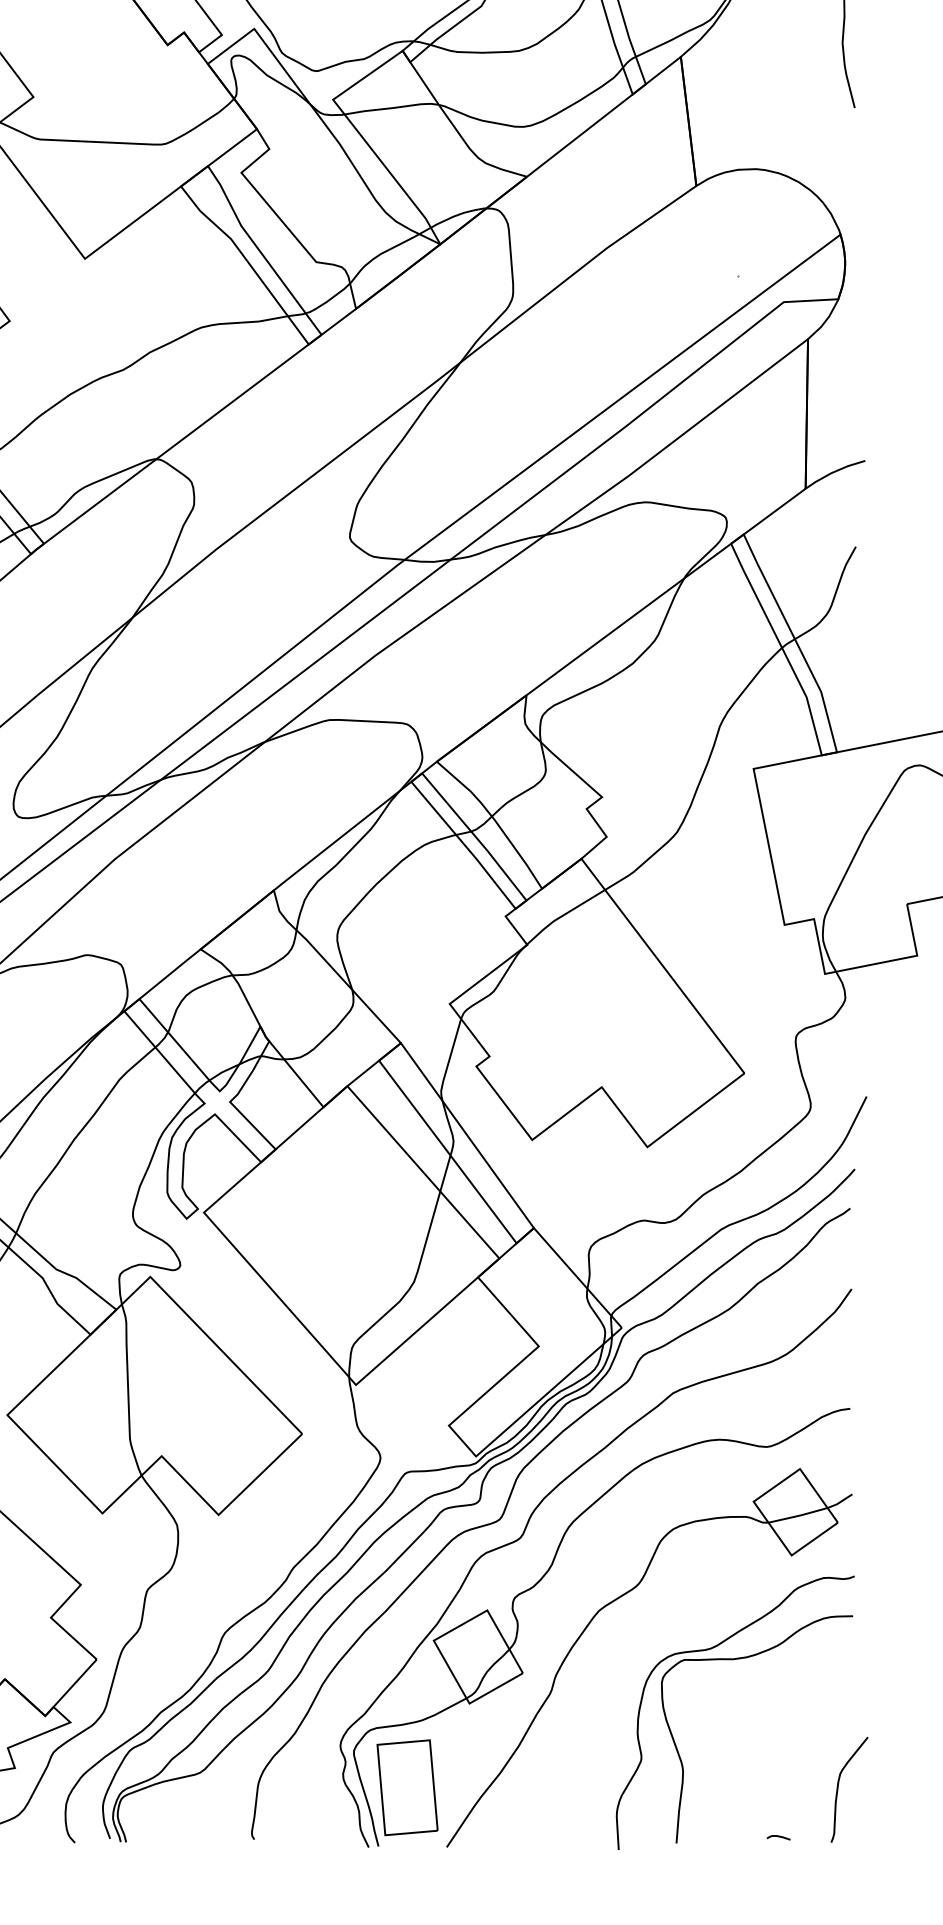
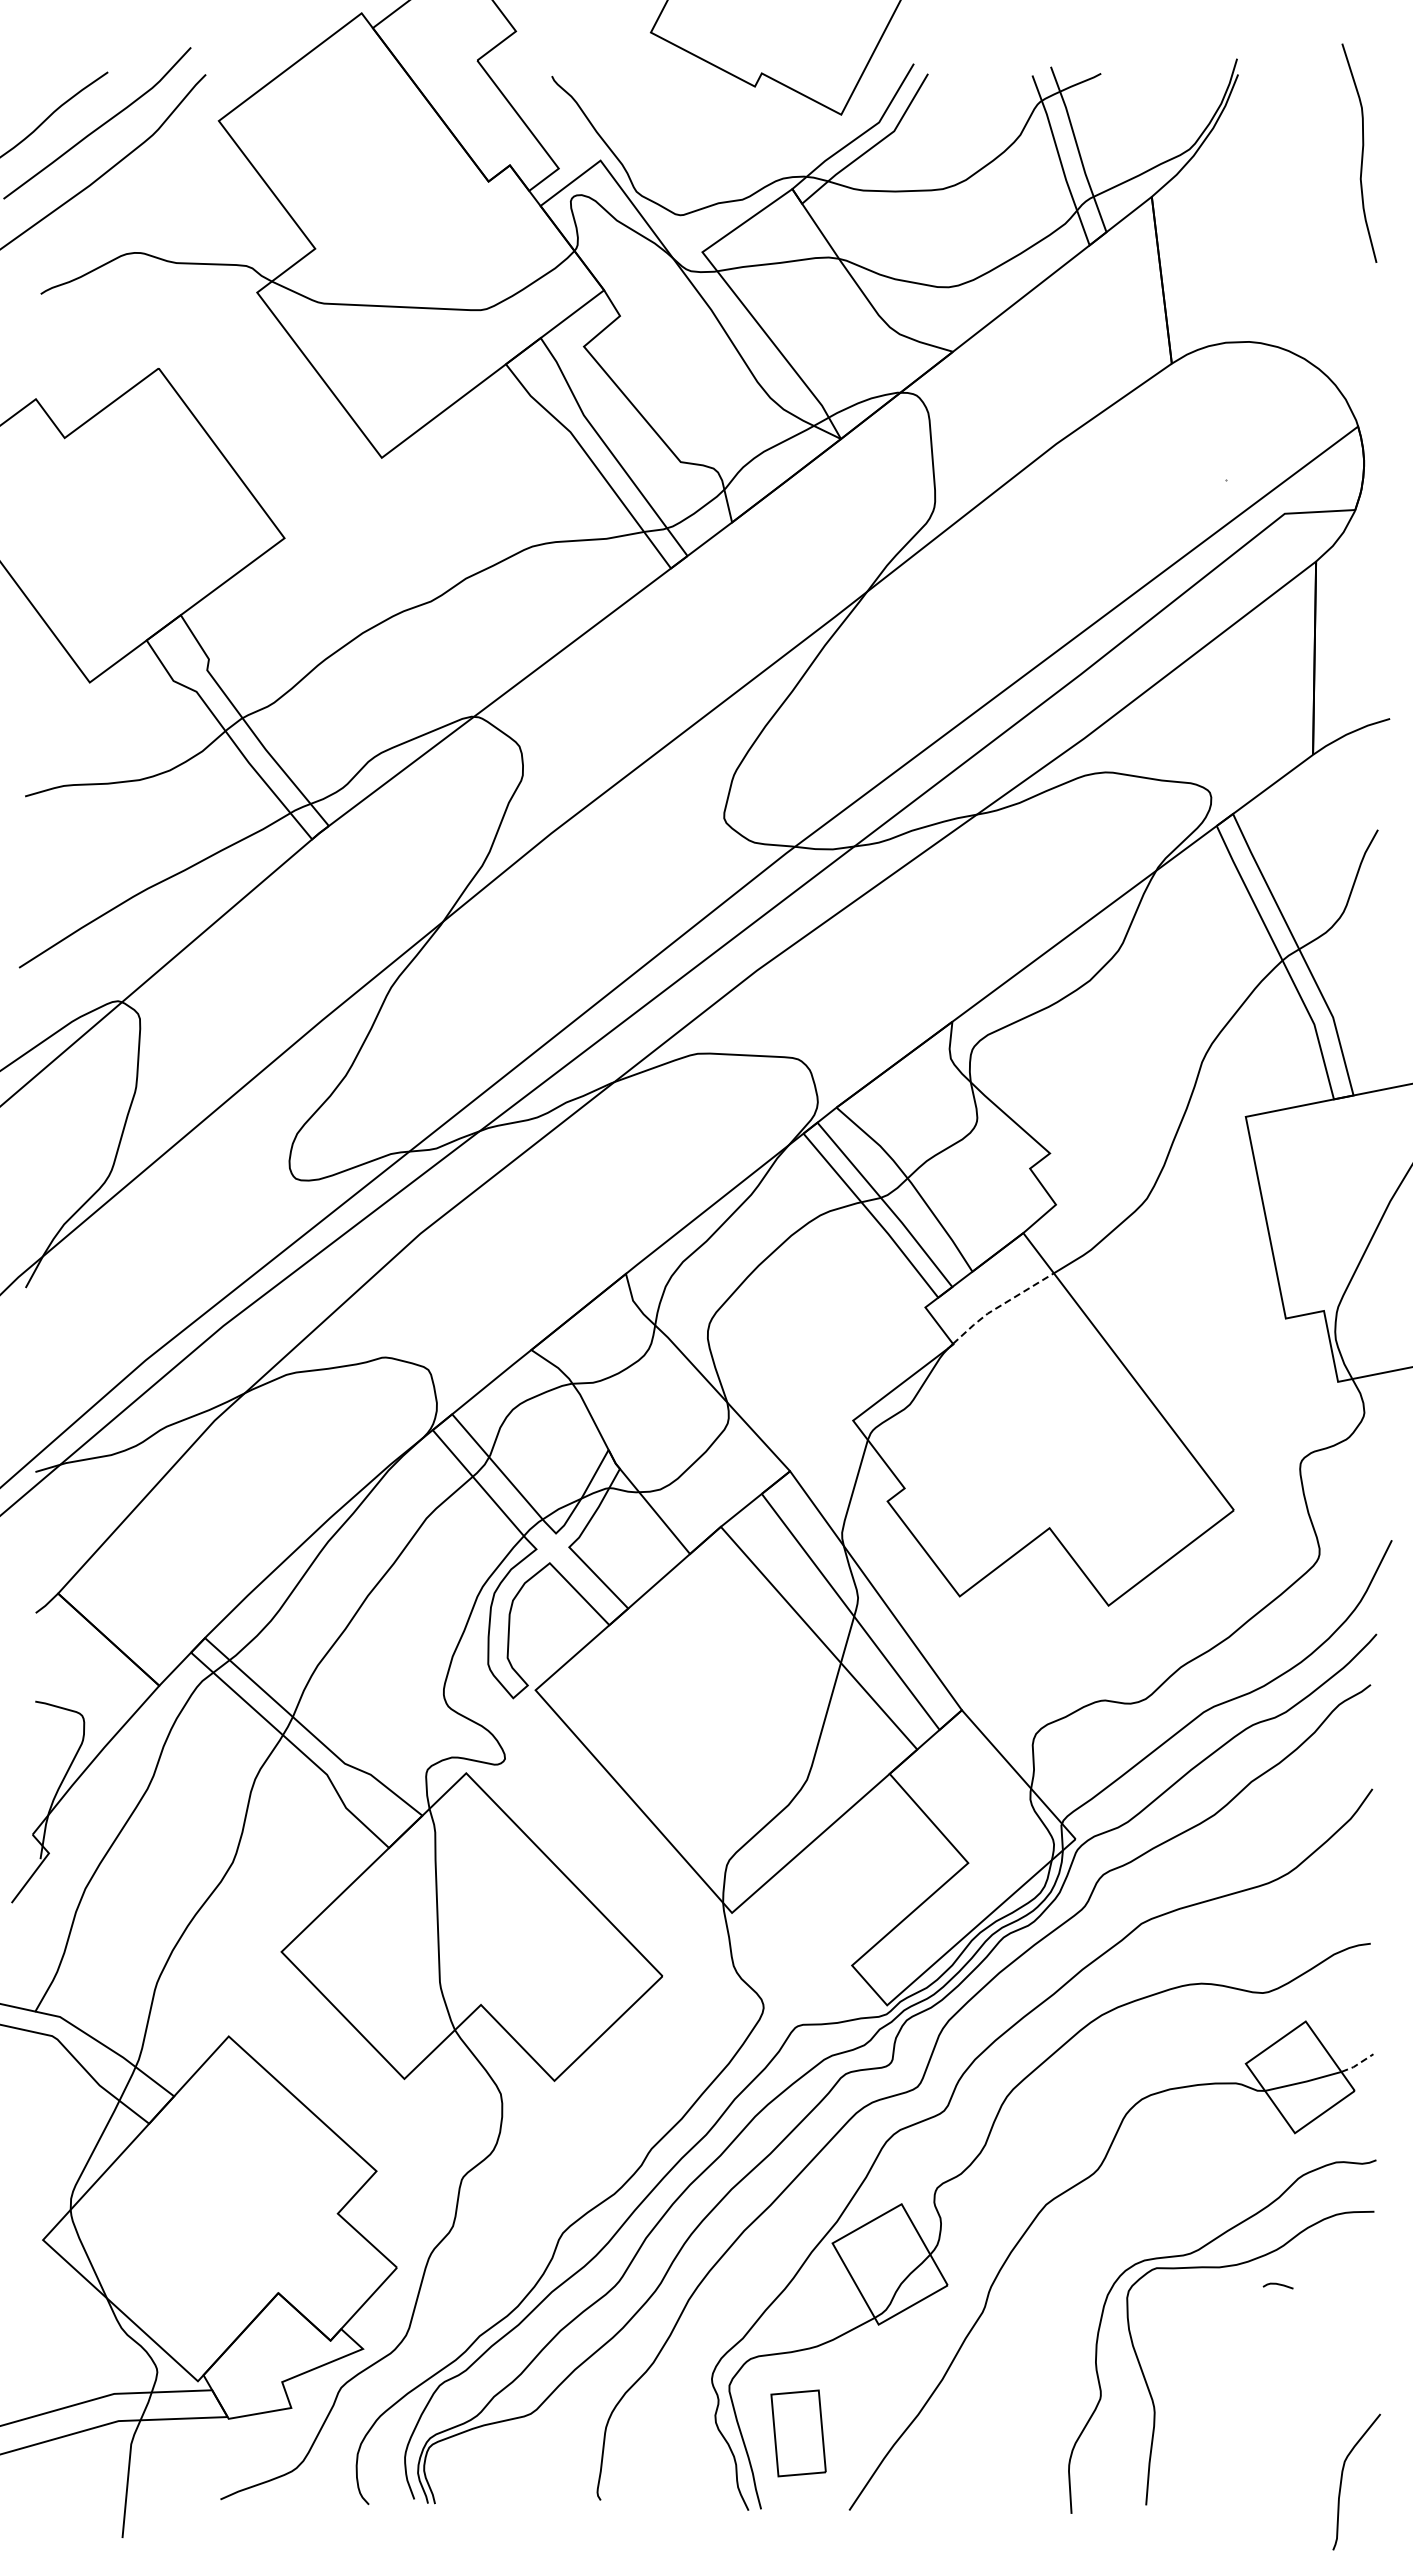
line: (563, 914) -> (1000, 1305), solid -> dashed
line: (840, 1502) -> (1357, 2064), solid -> dashed
part: (407, 1787) -> (798, 2433), size x0.7
curve: (838, 1788) -> (1342, 2480), moved
curve: (778, 1836) -> (1277, 2284), moved

